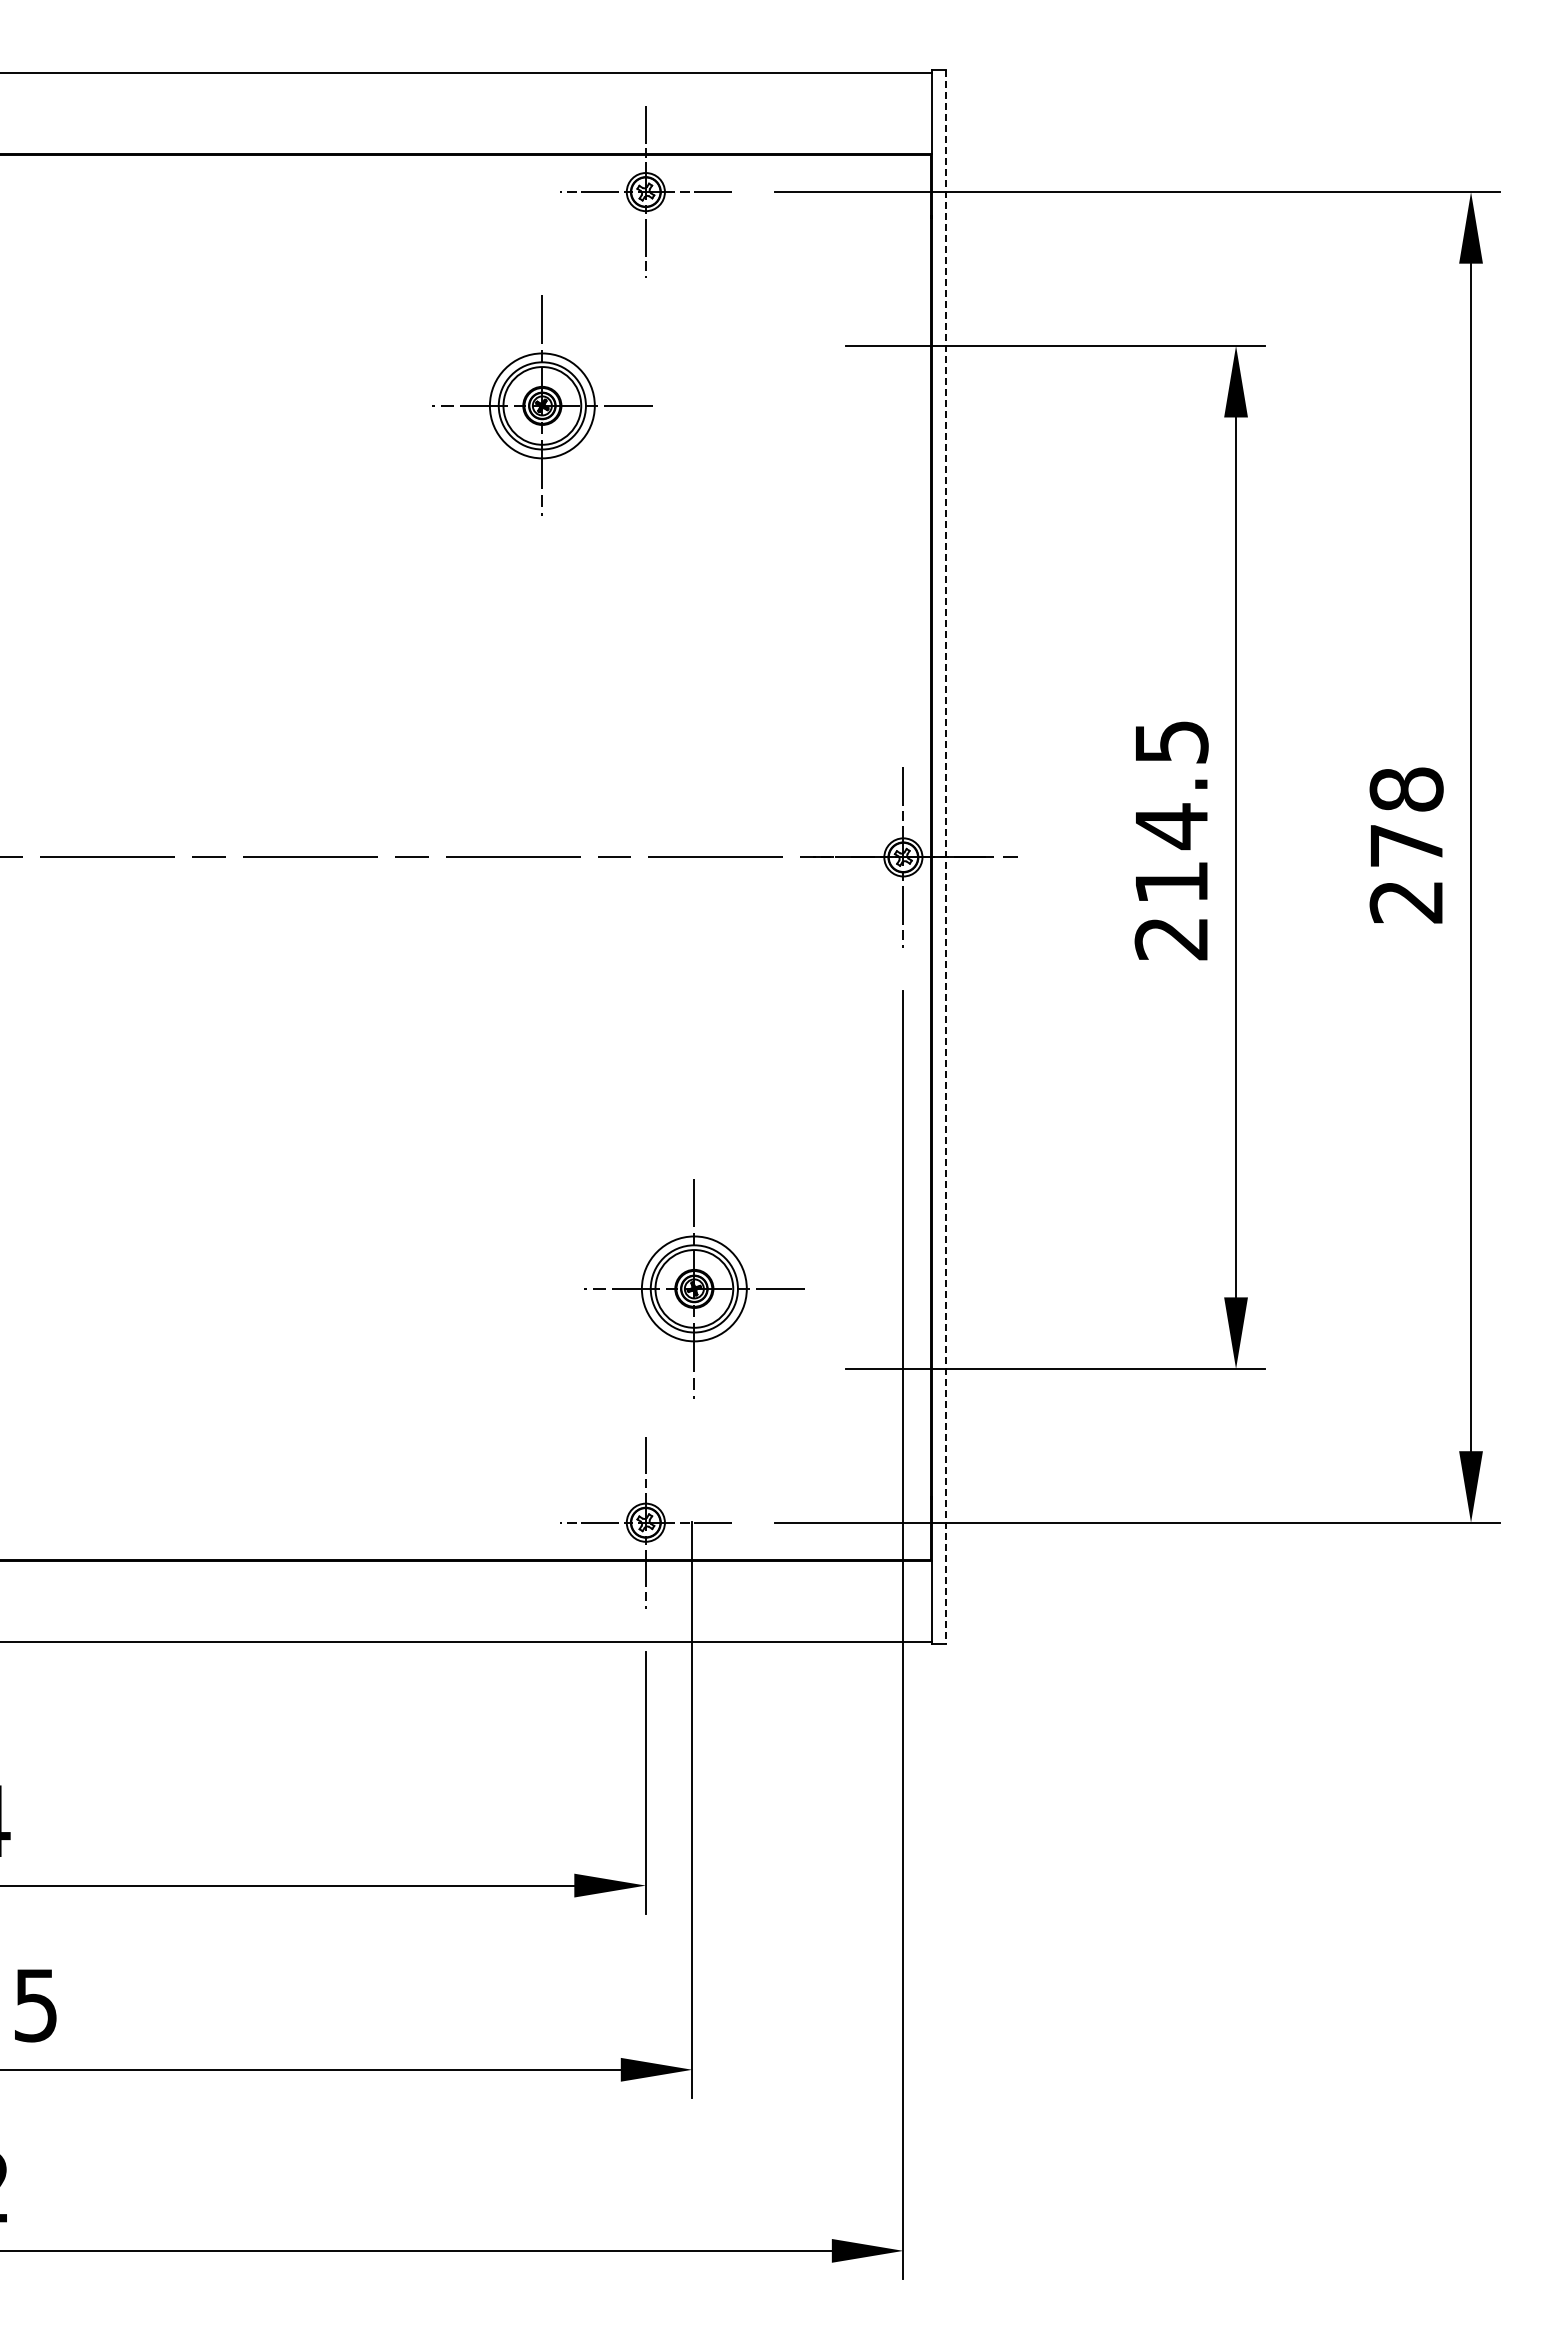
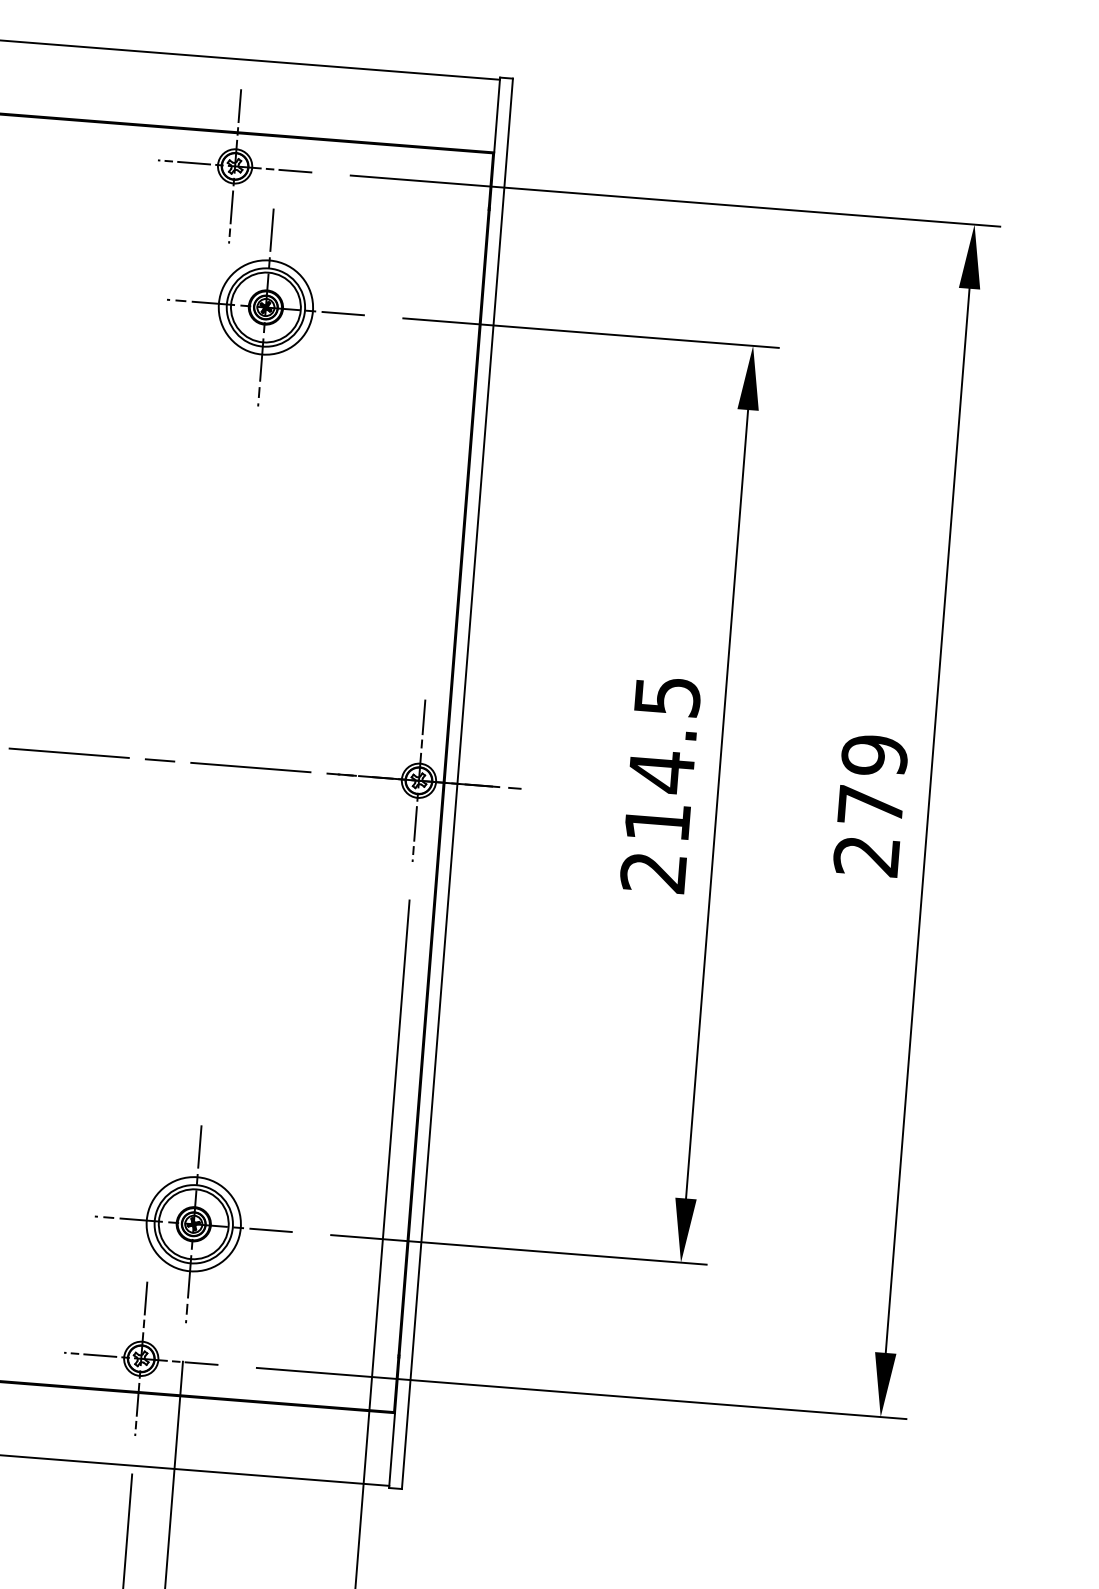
part: (542, 405) -> (266, 307), moved
text: (1406, 789) -> (874, 755), 278 -> 279
line: (946, 857) -> (457, 783), dashed -> solid
part: (694, 1288) -> (193, 1223), moved

